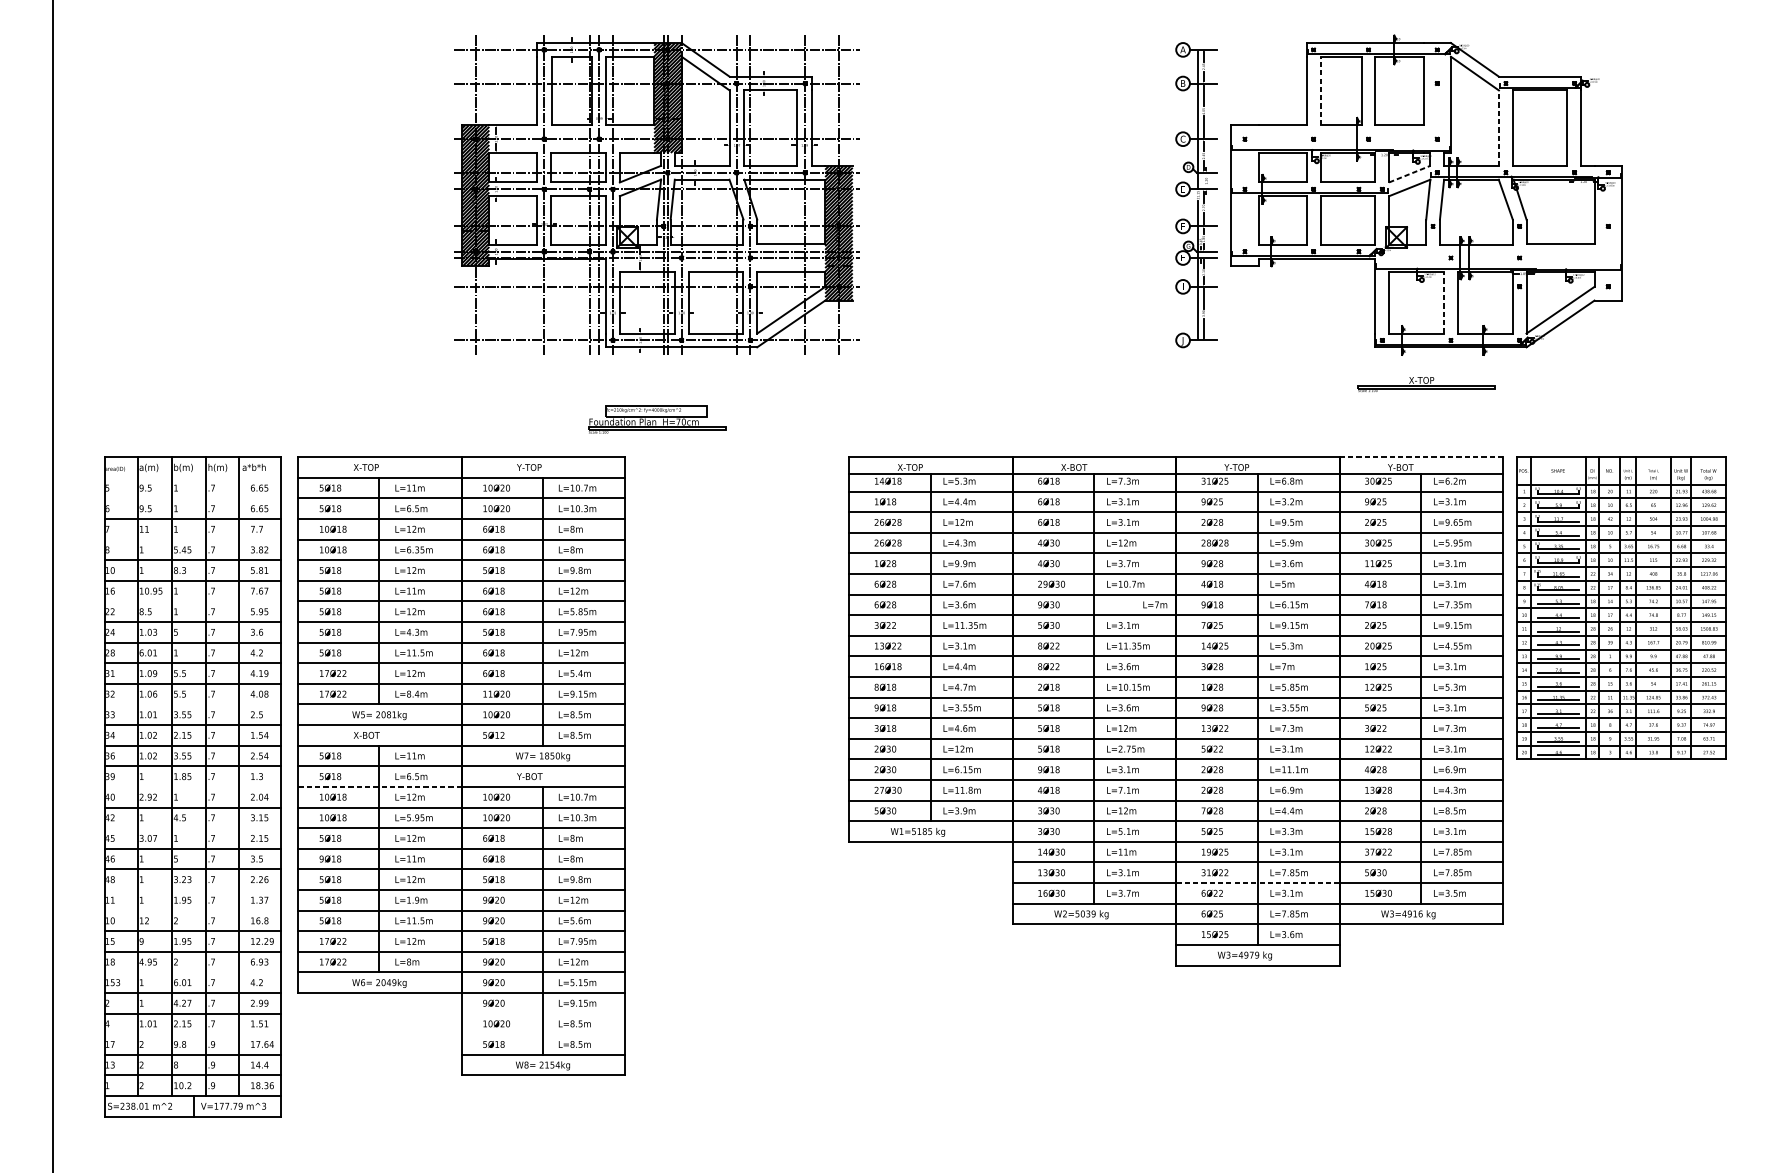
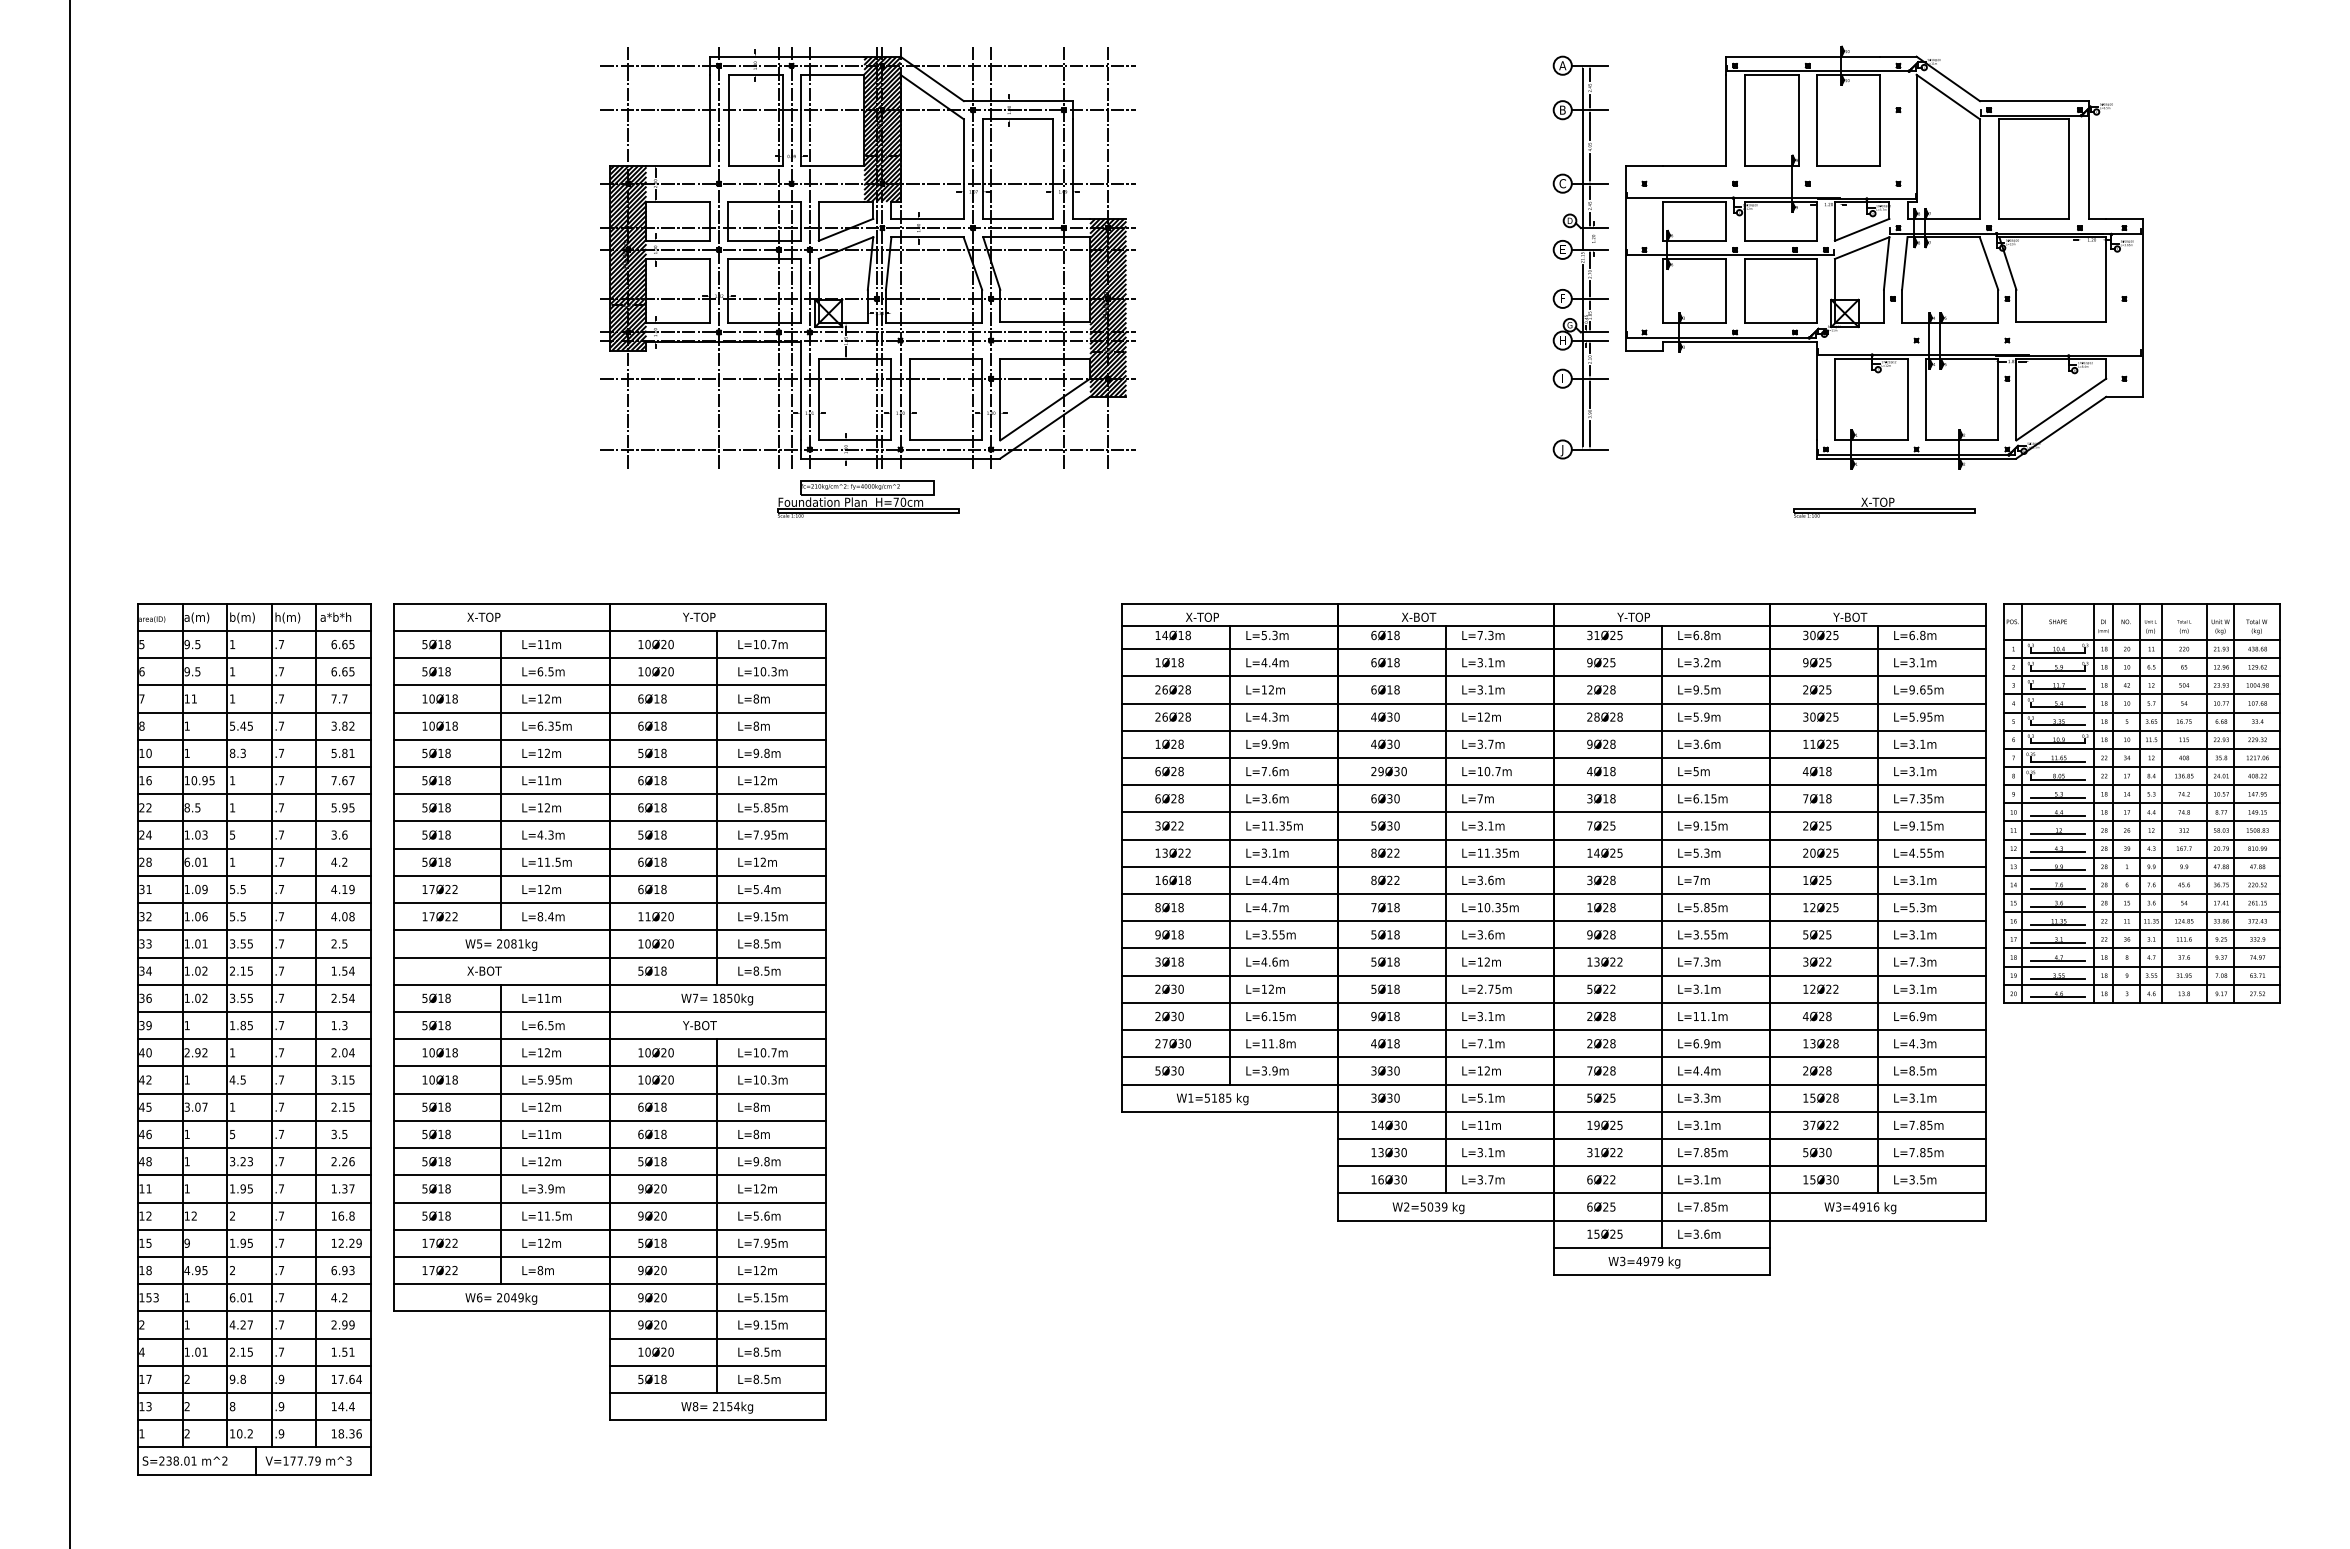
line: (1320, 90) -> (1744, 119), dashed -> solid
line: (1498, 128) -> (1979, 169), dashed -> solid
line: (1410, 173) -> (1862, 229), dashed -> solid
line: (1444, 302) -> (1907, 399), dashed -> solid
part: (657, 419) -> (868, 498), moved
line: (1421, 457) -> (1877, 603), dashed -> solid
line: (192, 477) -> (254, 630), added
text: (1455, 481) -> (1922, 635), L=6.2m -> L=6.8m
line: (192, 498) -> (254, 658), added
line: (192, 539) -> (254, 712), added
line: (192, 601) -> (254, 794), added
text: (1039, 604) -> (1373, 798), 9Ø30 -> 6Ø30
text: (1154, 604) -> (1477, 798), moved
text: (1203, 604) -> (1589, 798), 9Ø18 -> 3Ø18
text: (1039, 687) -> (1373, 907), 2Ø18 -> 7Ø18
text: (1133, 687) -> (1497, 907), L=10.15m -> L=10.35m
line: (192, 704) -> (254, 930), added
text: (502, 734) -> (663, 970), 5Ø12 -> 5Ø18
line: (192, 787) -> (254, 1039), added
line: (380, 787) -> (502, 1039), dashed -> solid
line: (192, 828) -> (254, 1093), added
text: (321, 859) -> (424, 1134), 9Ø18 -> 5Ø18
line: (1257, 883) -> (1661, 1166), dashed -> solid
line: (192, 890) -> (254, 1175), added
text: (408, 899) -> (539, 1188), L=1.9m -> L=3.9m
line: (192, 910) -> (254, 1202), added
text: (112, 920) -> (148, 1215), 10 -> 12
line: (192, 972) -> (254, 1284), added
line: (543, 1013) -> (718, 1338), added
line: (192, 1033) -> (254, 1365), added
line: (543, 1033) -> (718, 1365), added

